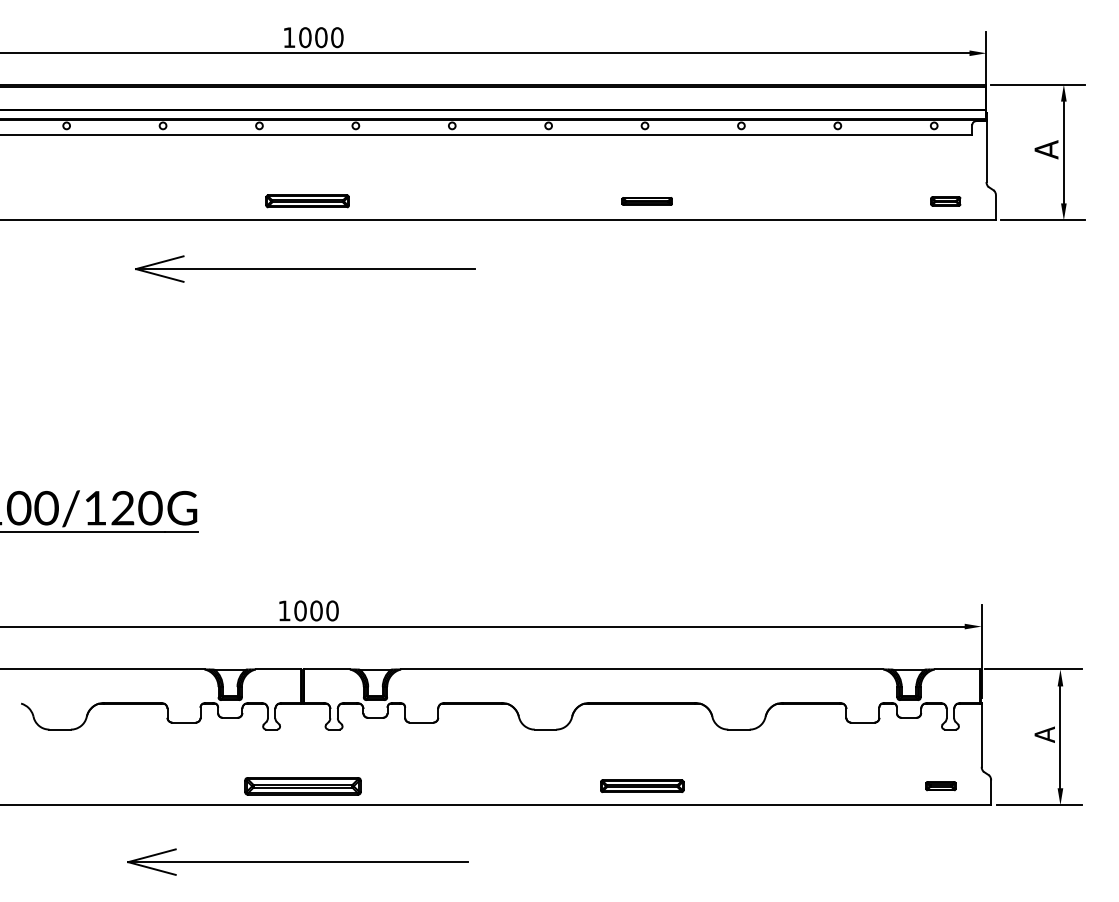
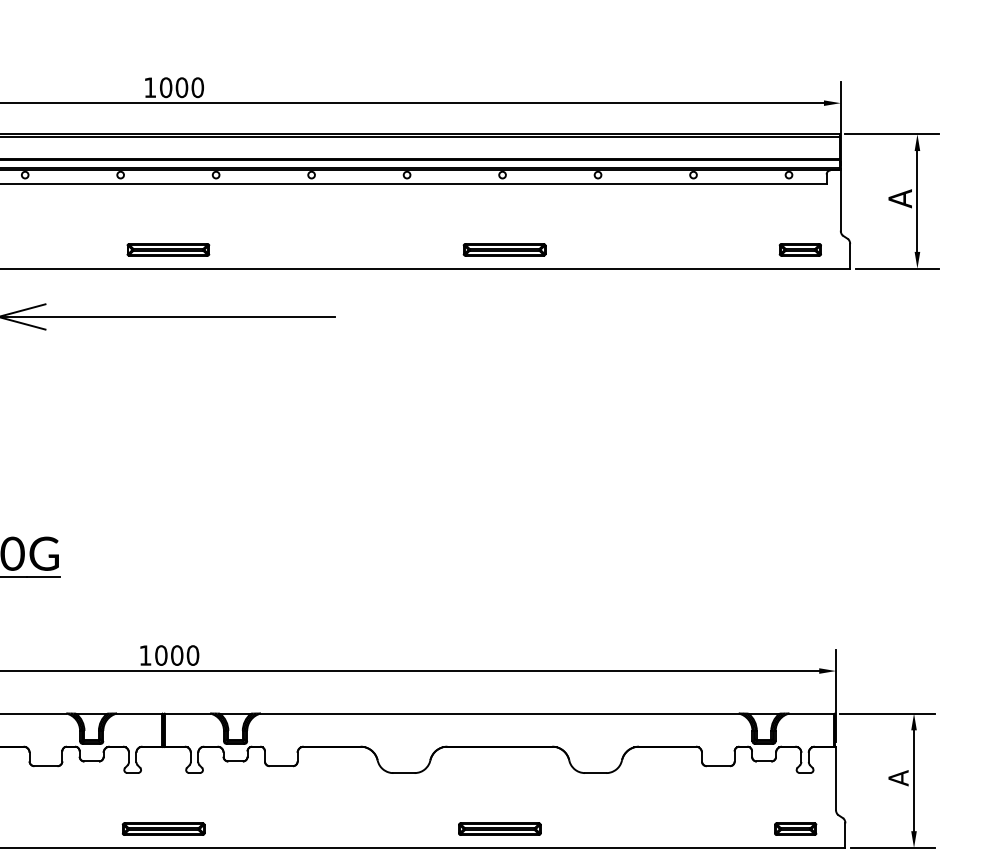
part: (647, 201) -> (505, 250), size x1.67
part: (945, 201) -> (800, 250), size x1.43
part: (302, 785) -> (163, 828), size x0.71
part: (940, 785) -> (795, 828), size x1.43

